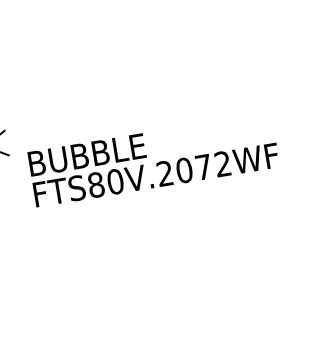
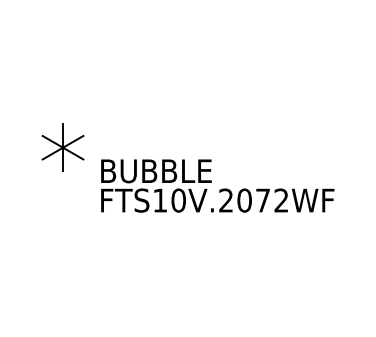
text: (96, 184) -> (160, 200), FTS80V.2072WF -> FTS10V.2072WF

